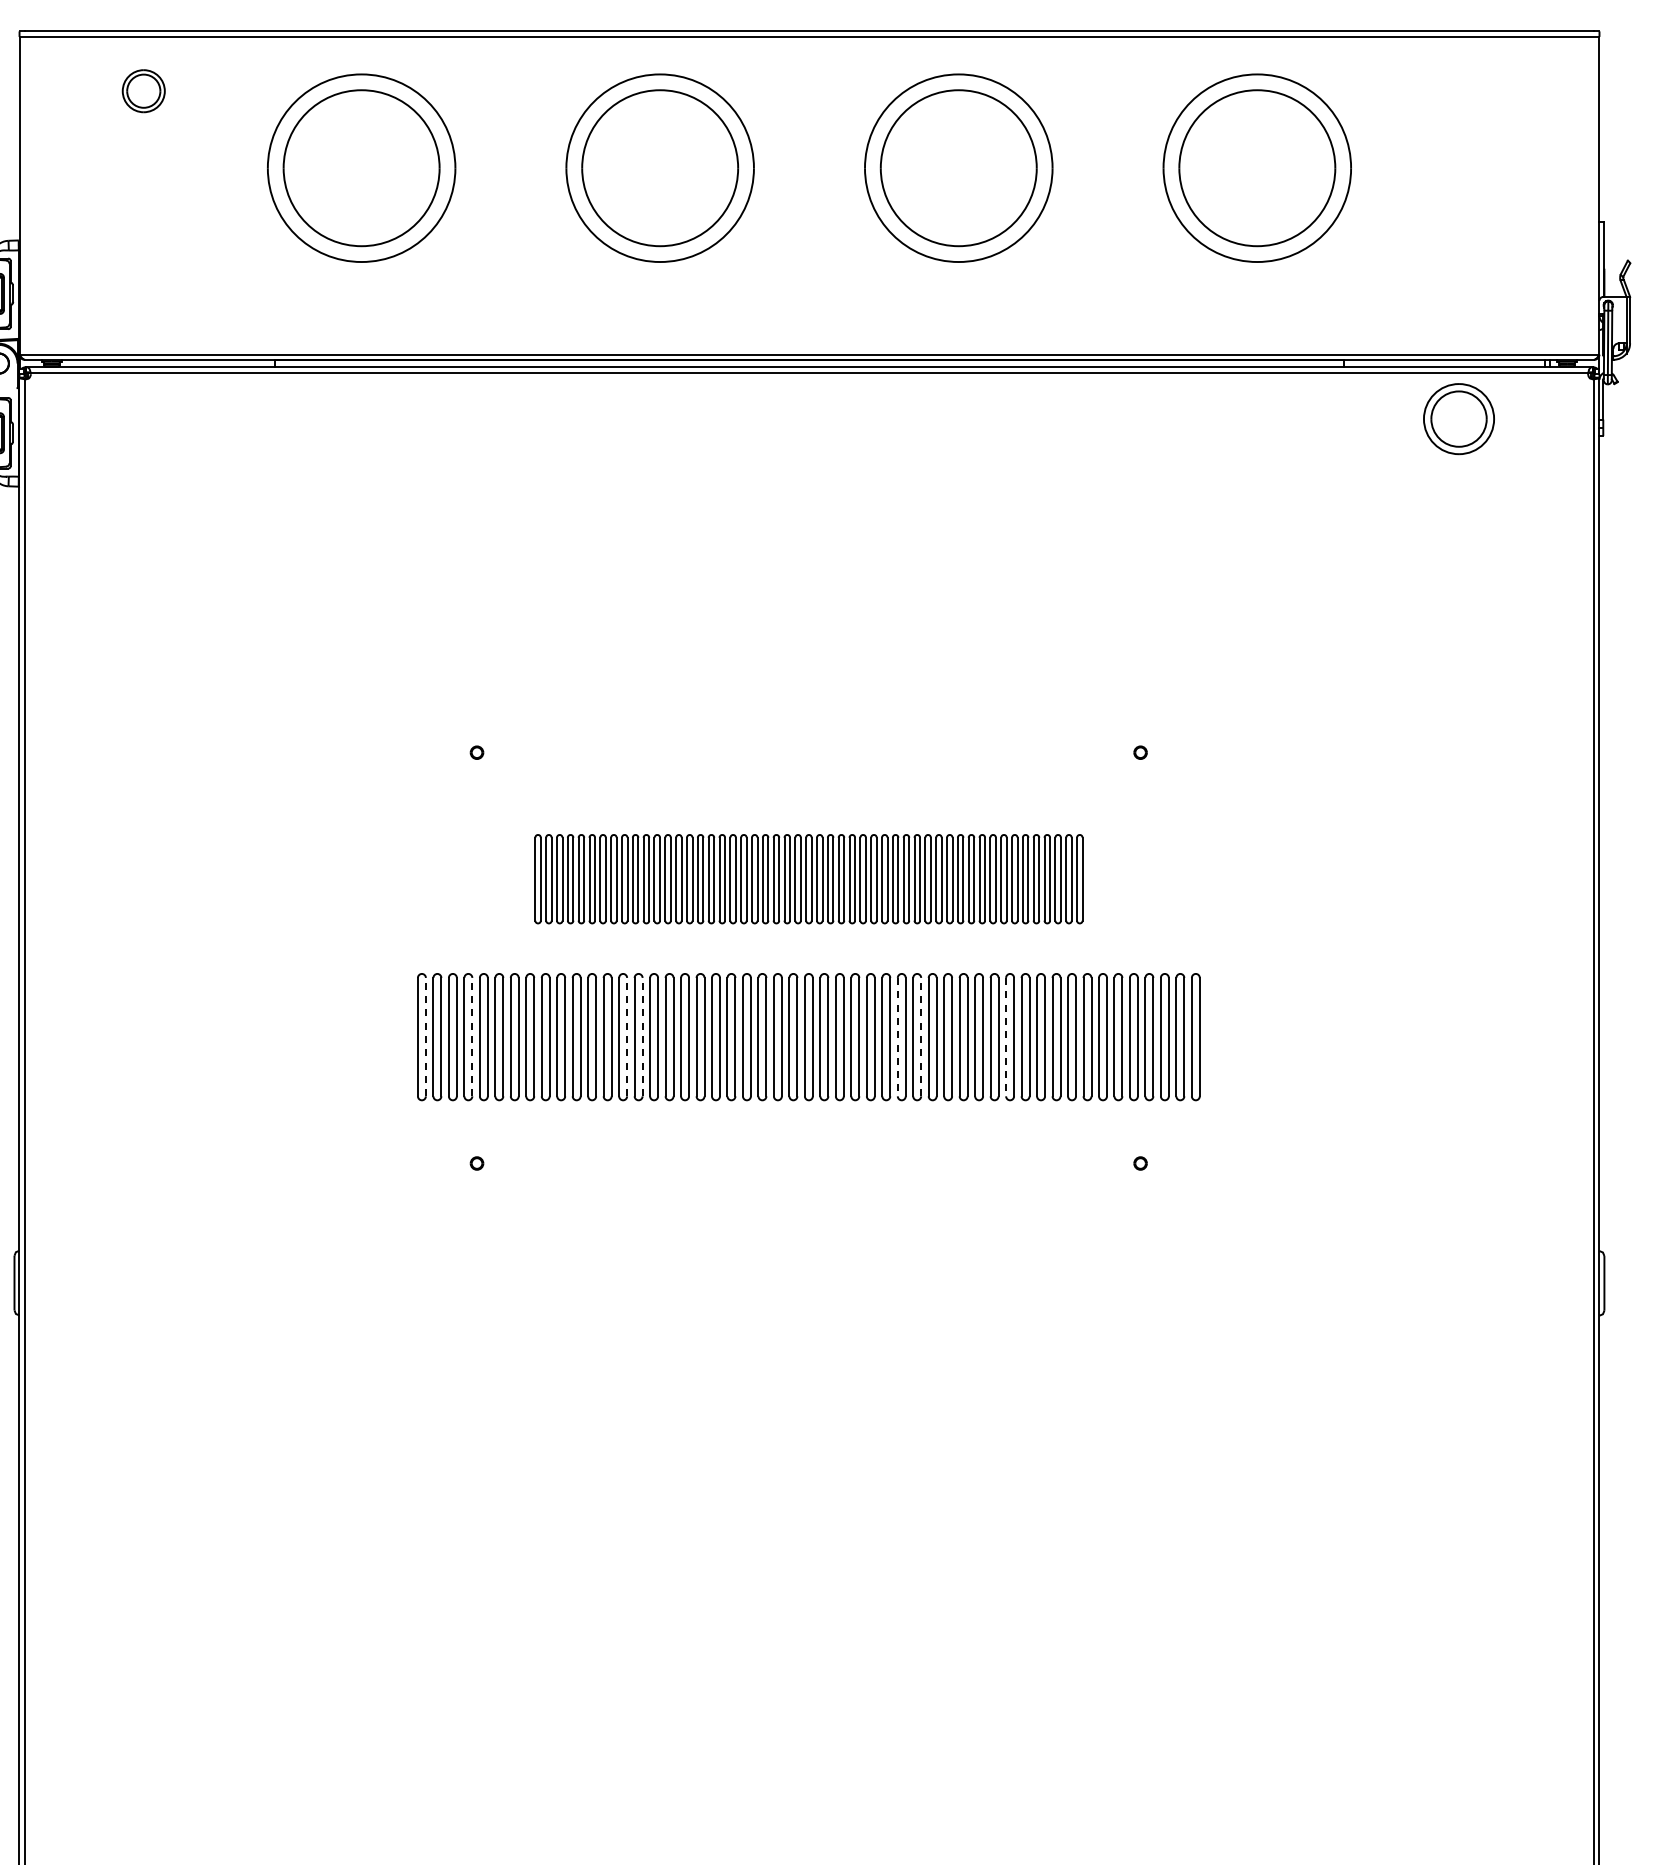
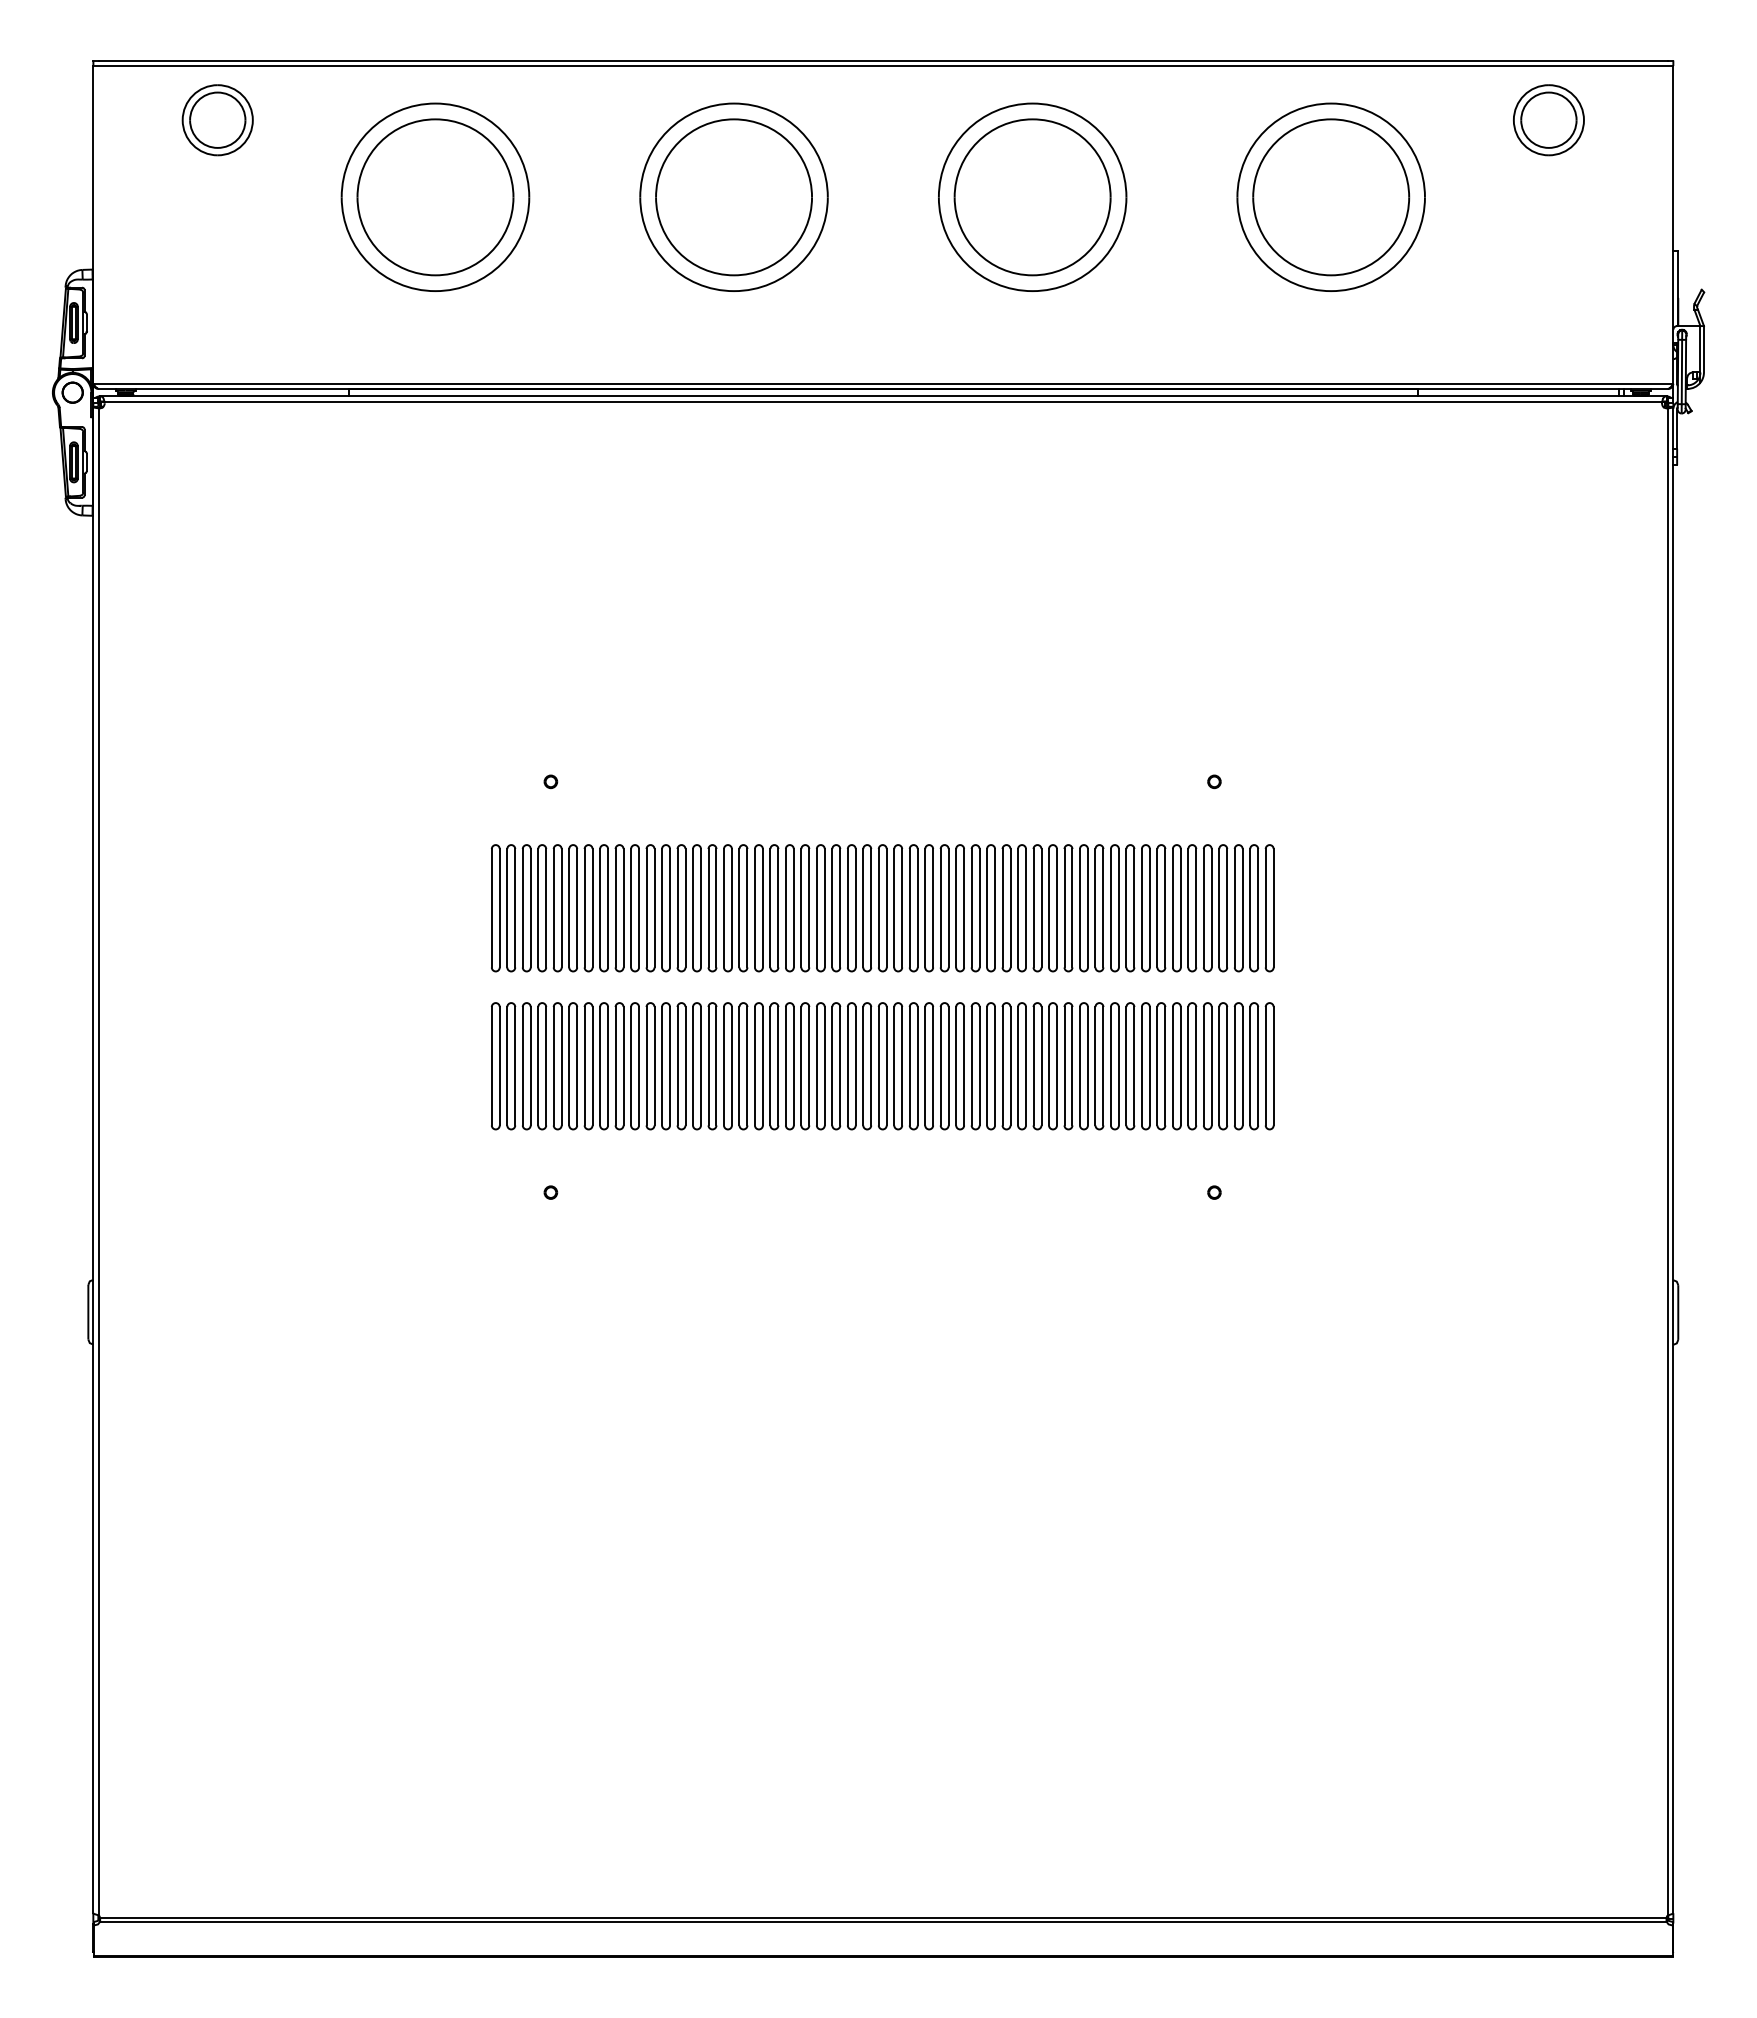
part: (143, 91) -> (217, 120), size x1.67
part: (1458, 419) -> (1548, 120), moved
part: (808, 879) -> (882, 908), size x1.43
line: (425, 1036) -> (499, 1065), dashed -> solid
line: (472, 1036) -> (546, 1065), dashed -> solid
line: (626, 1036) -> (700, 1065), dashed -> solid
line: (642, 1036) -> (716, 1065), dashed -> solid
line: (921, 1036) -> (995, 1065), dashed -> solid
line: (897, 1037) -> (971, 1066), dashed -> solid
line: (1005, 1037) -> (1079, 1066), dashed -> solid

